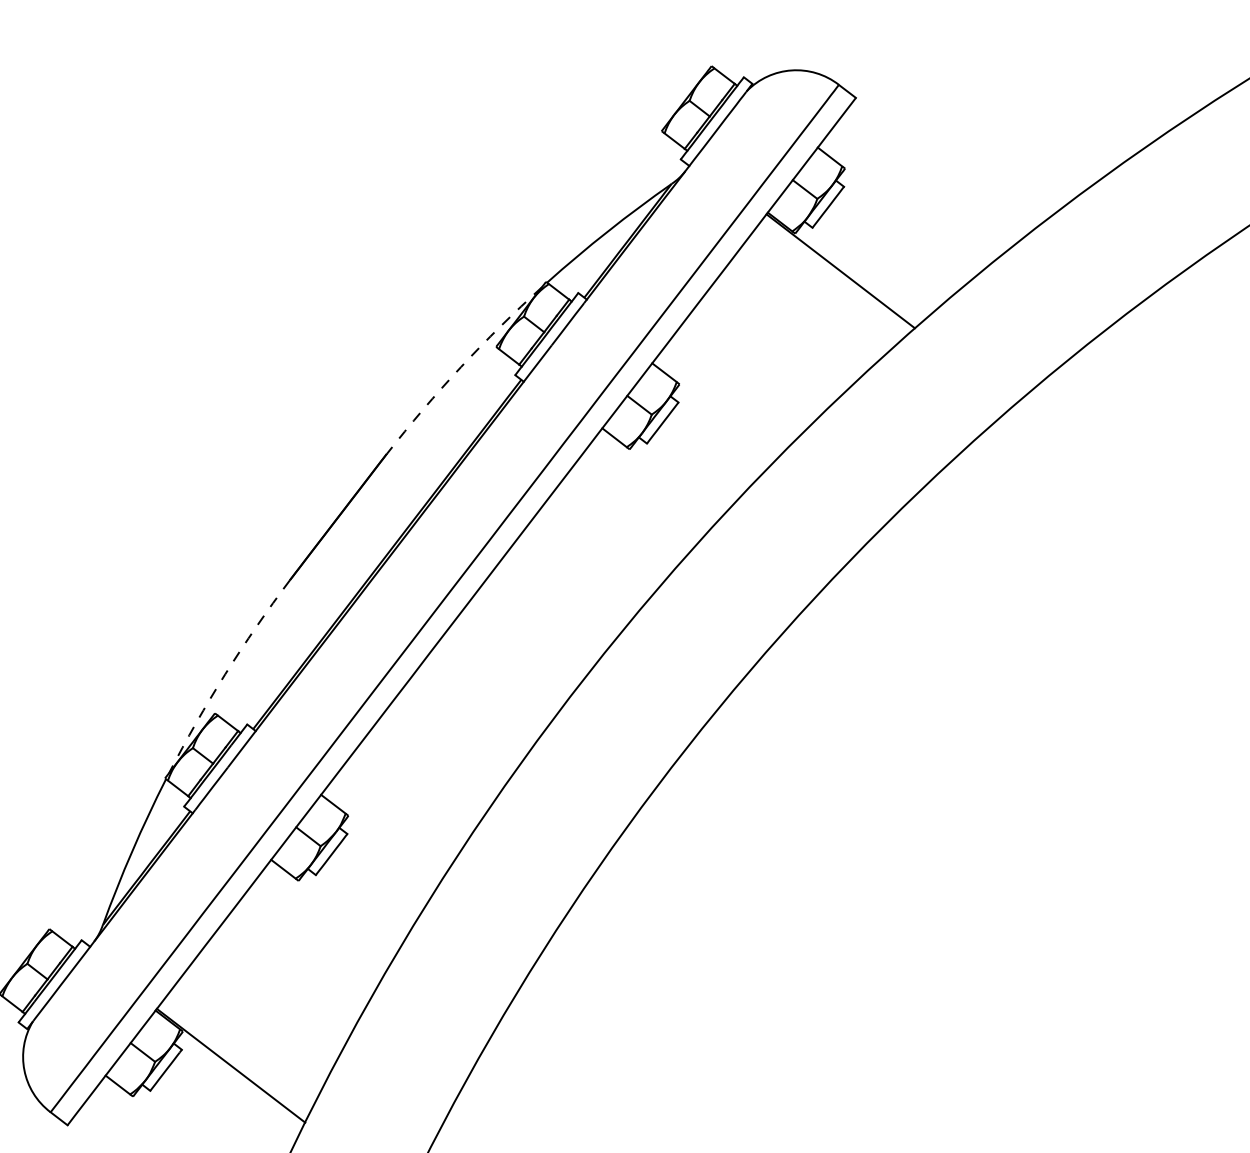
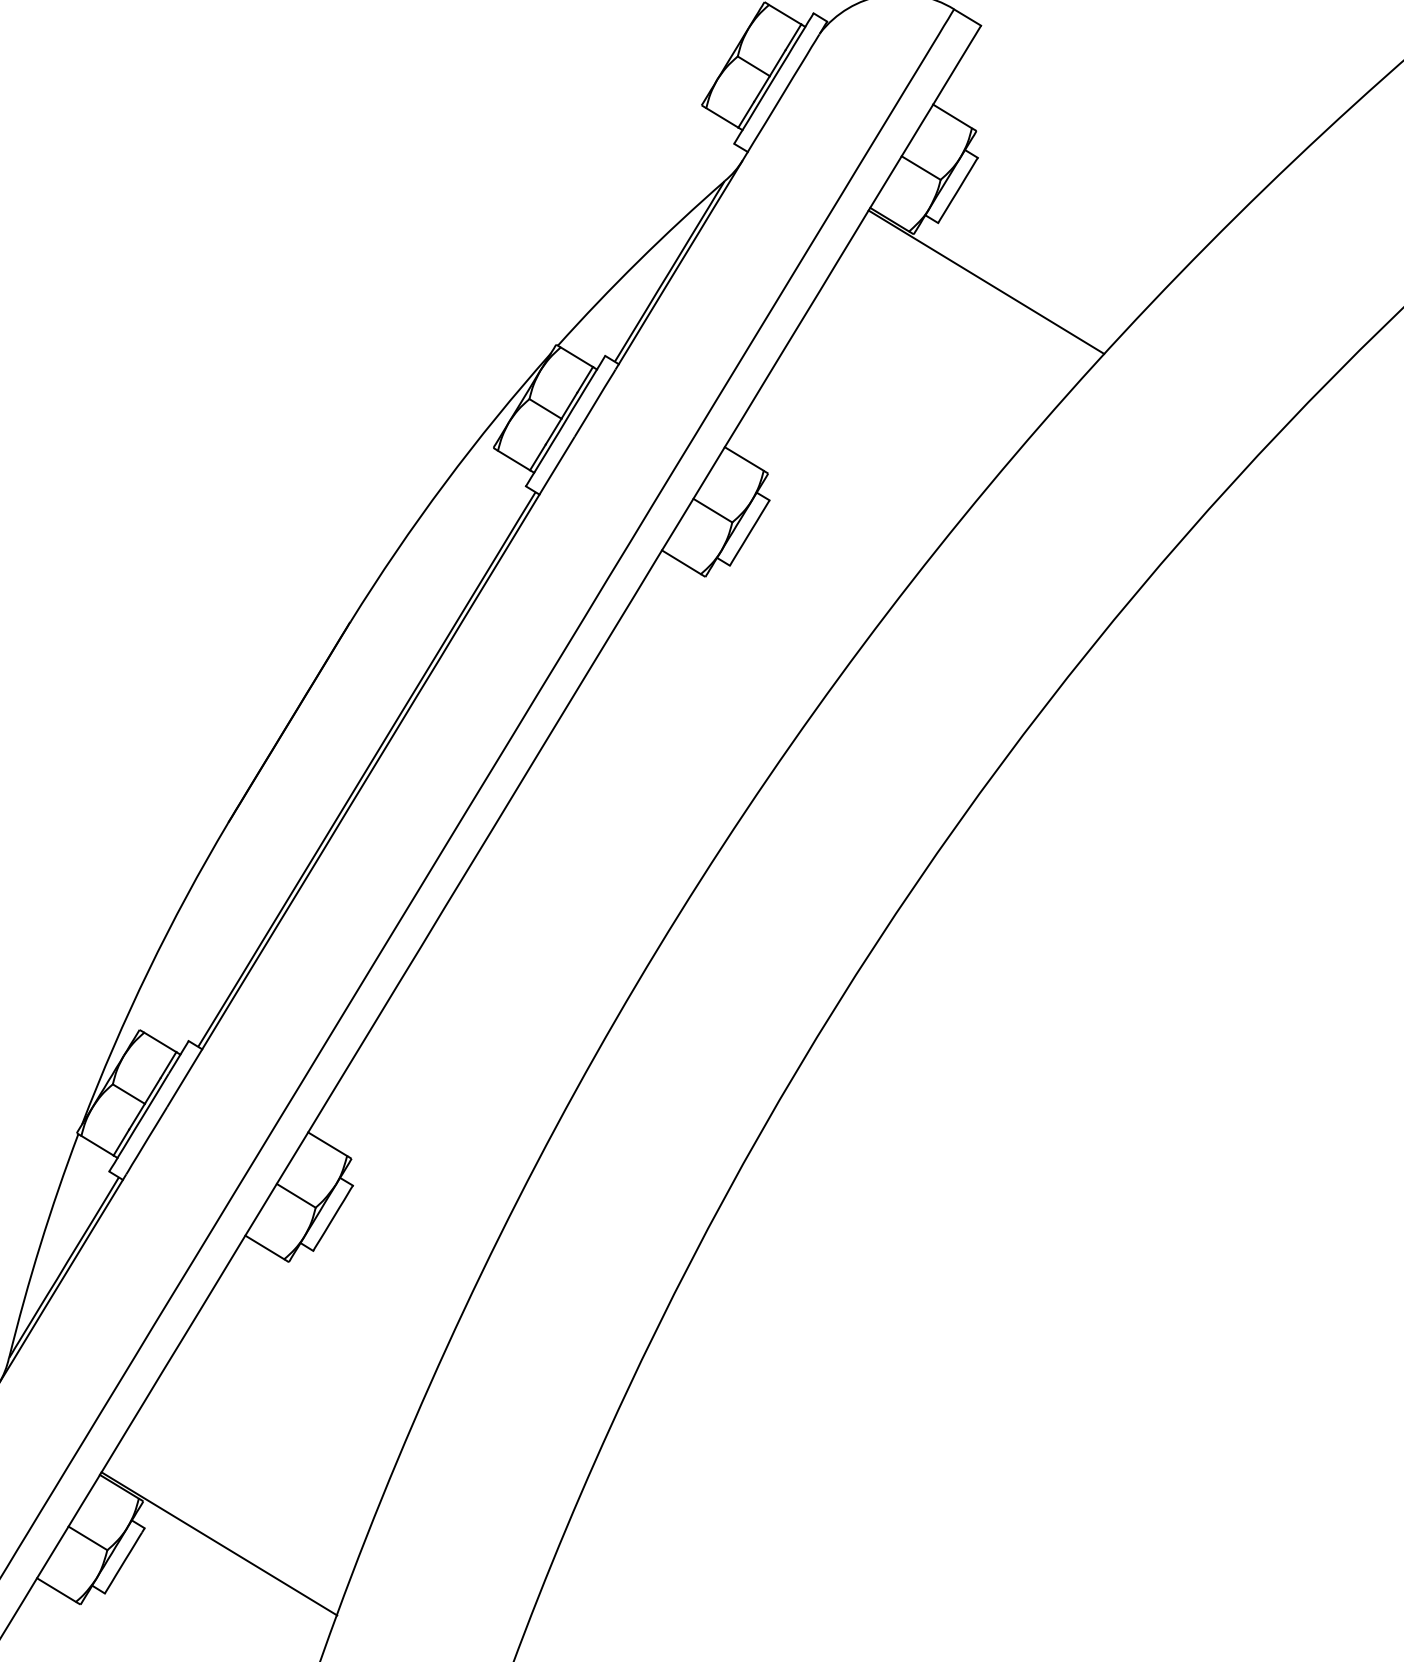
arc: (461, 367) -> (445, 483), dashed -> solid
arc: (225, 674) -> (148, 971), dashed -> solid

